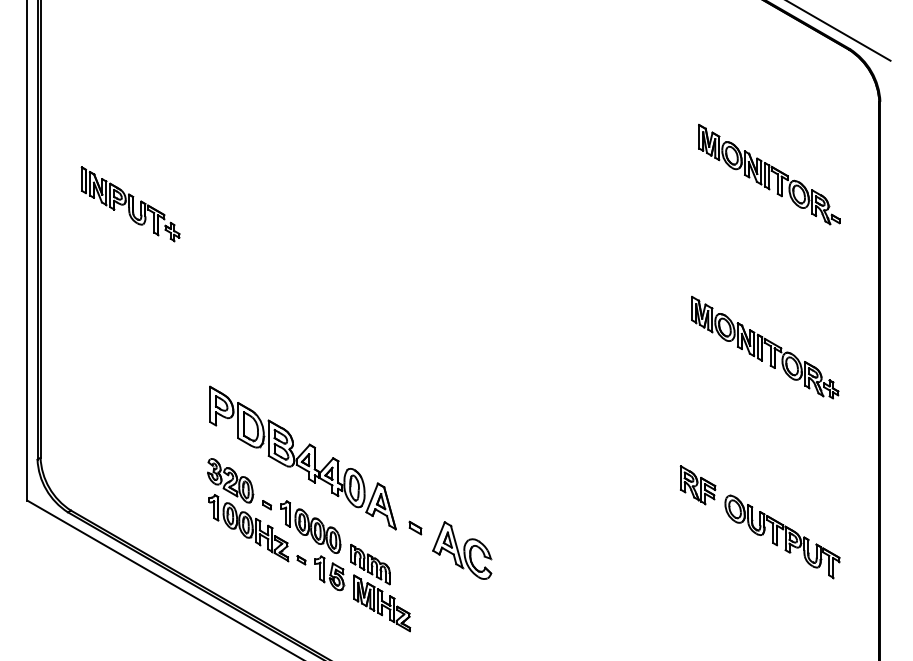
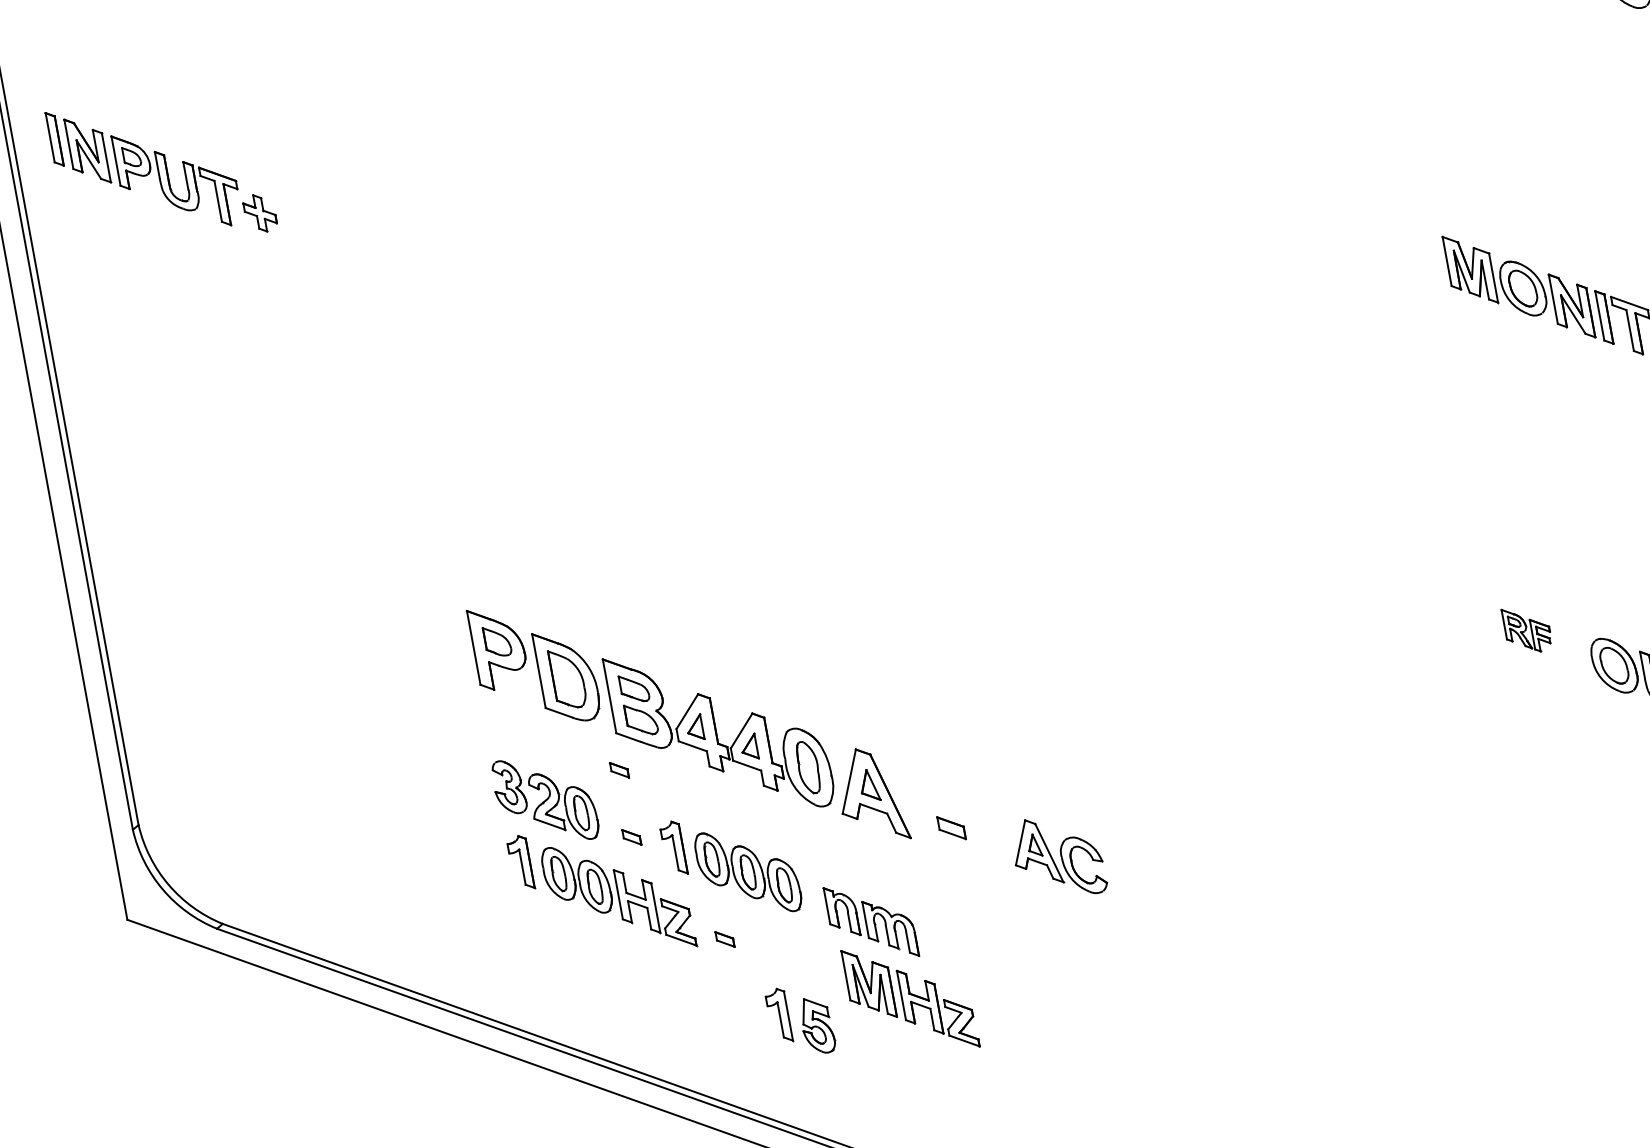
part: (130, 204) -> (161, 172), moved
part: (266, 473) -> (618, 770), added
part: (697, 485) -> (1526, 630), size x0.6
part: (462, 550) -> (1058, 856), size x0.7
part: (329, 573) -> (800, 1021), moved

